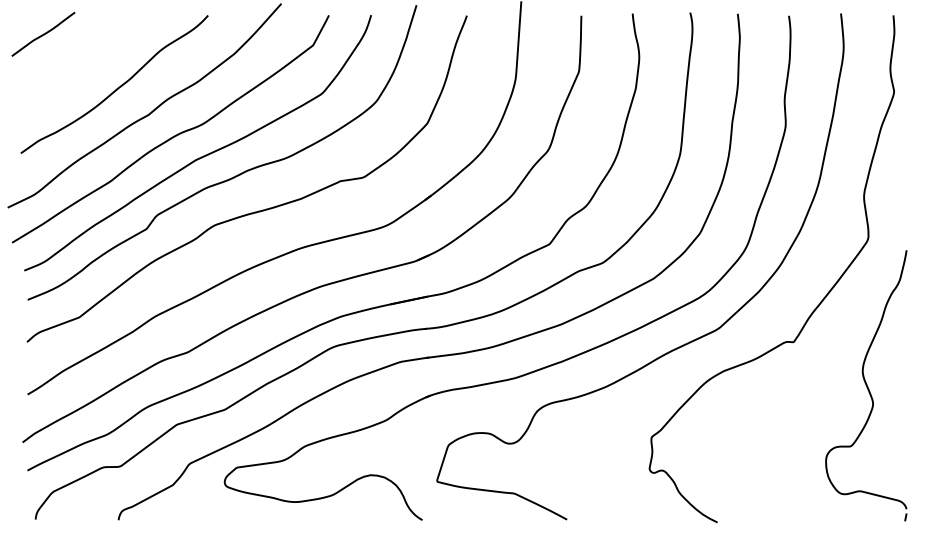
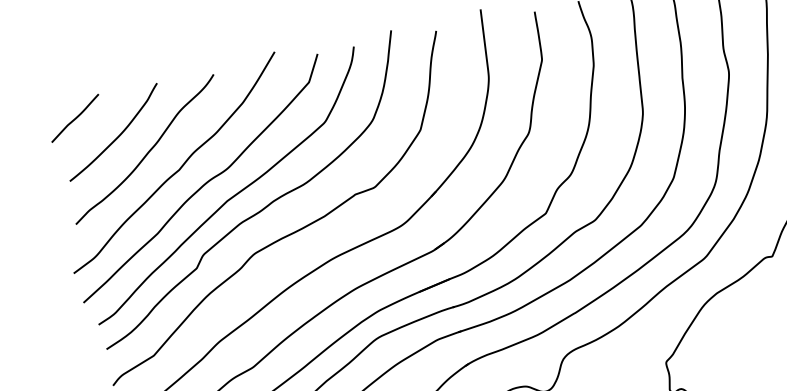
curve: (85, 64) -> (116, 137), added

